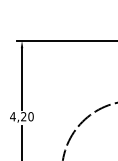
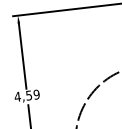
text: (27, 116) -> (32, 94), 4,20 -> 4,59

